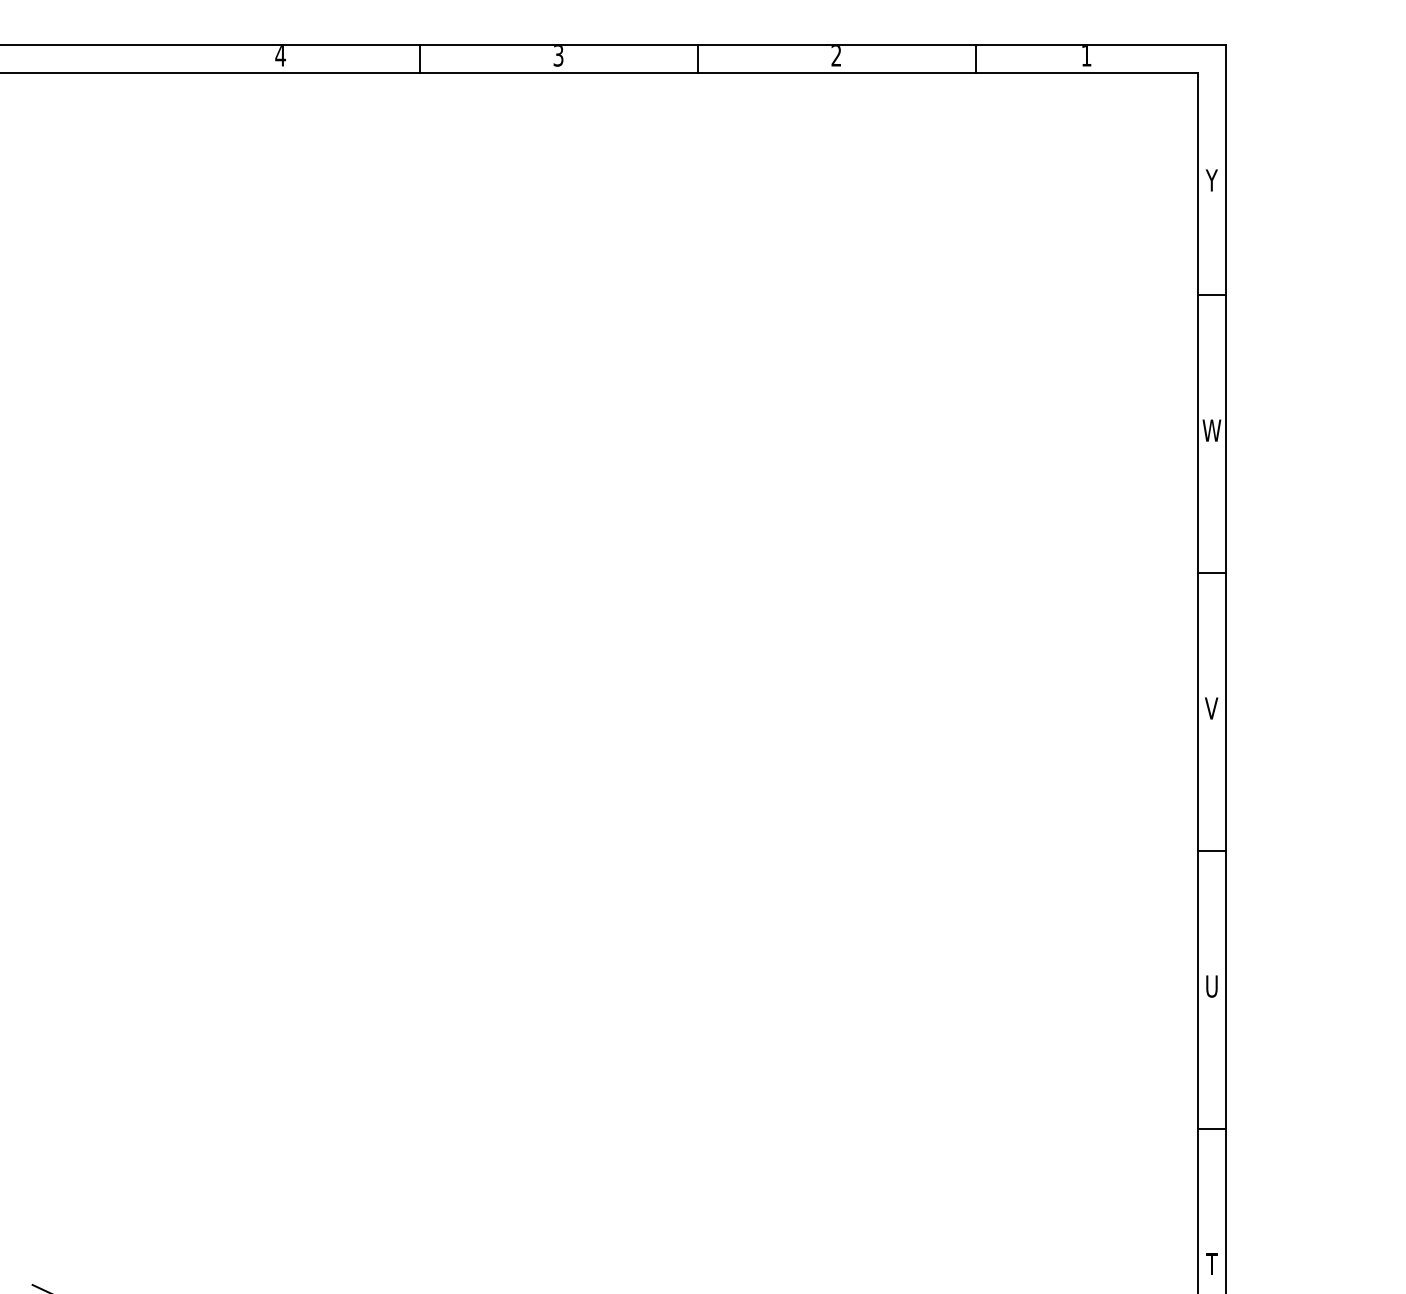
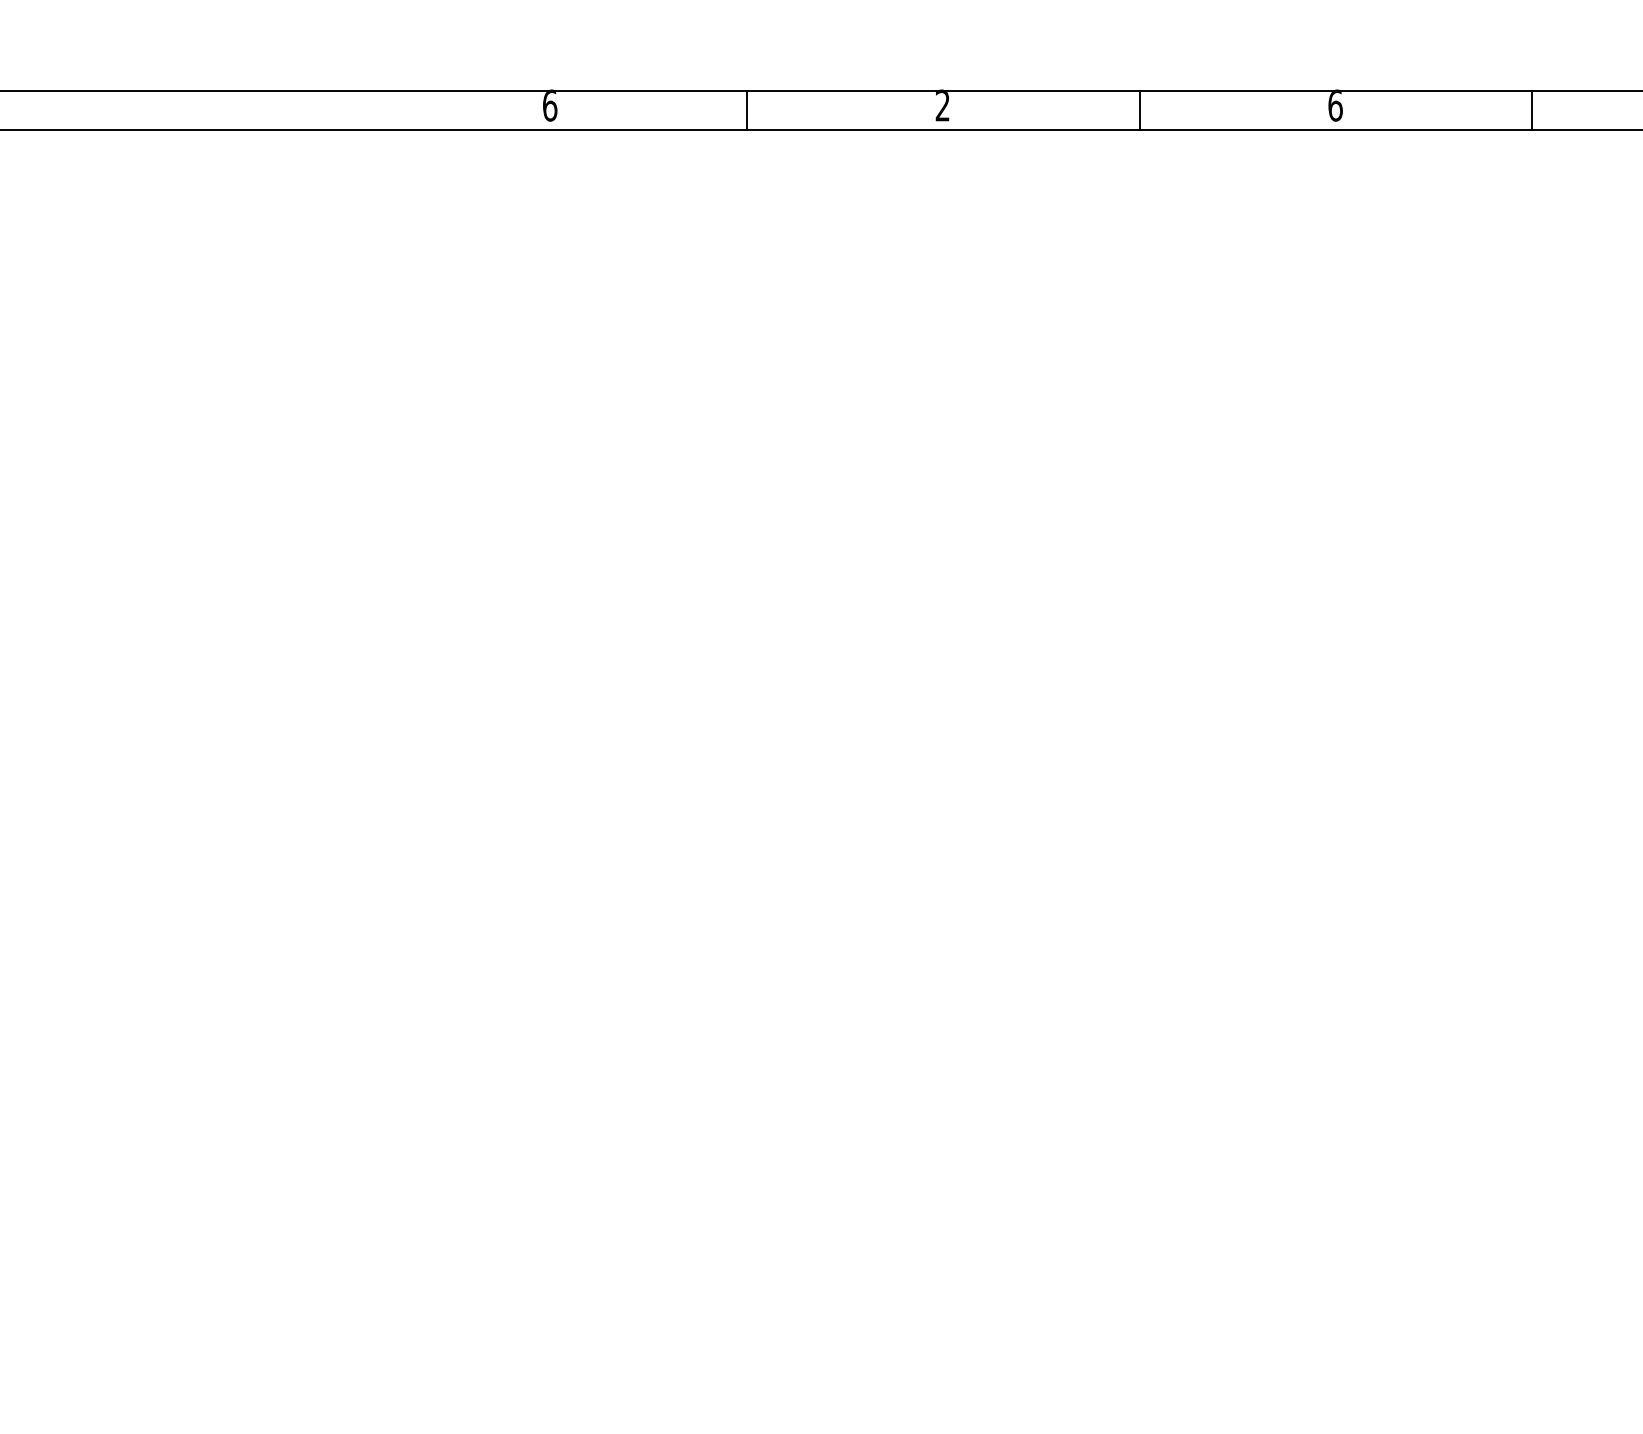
text: (280, 56) -> (549, 107), 4 -> 6
text: (558, 56) -> (942, 107), 3 -> 2
text: (836, 56) -> (1335, 107), 2 -> 6

